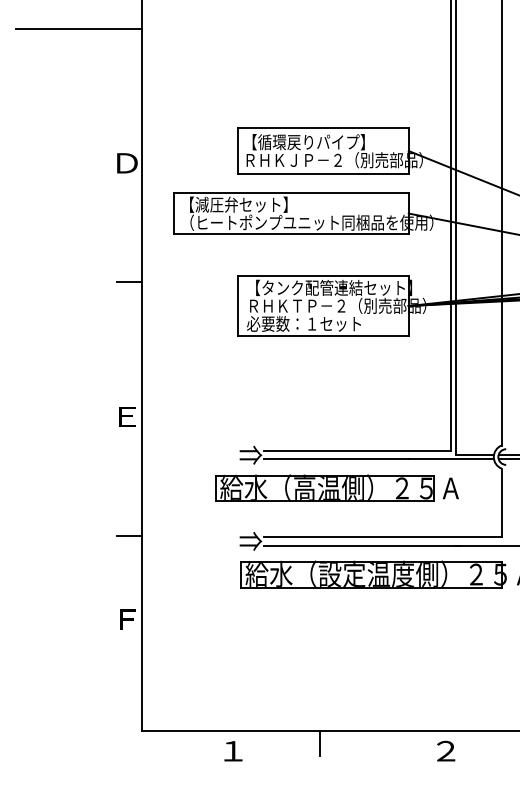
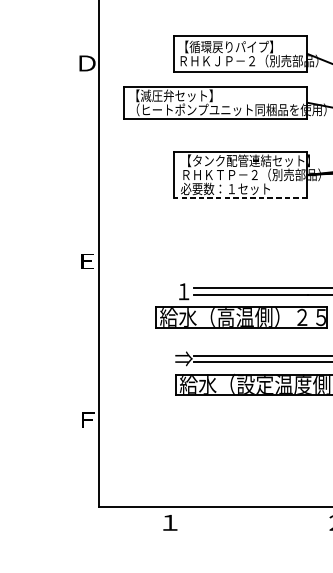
line: (129, 282) -> (89, 156), removed
line: (323, 336) -> (240, 198), solid -> dashed
text: (250, 455) -> (183, 291), ⇒ -> １
line: (129, 535) -> (89, 354), removed
line: (319, 743) -> (237, 516), removed

